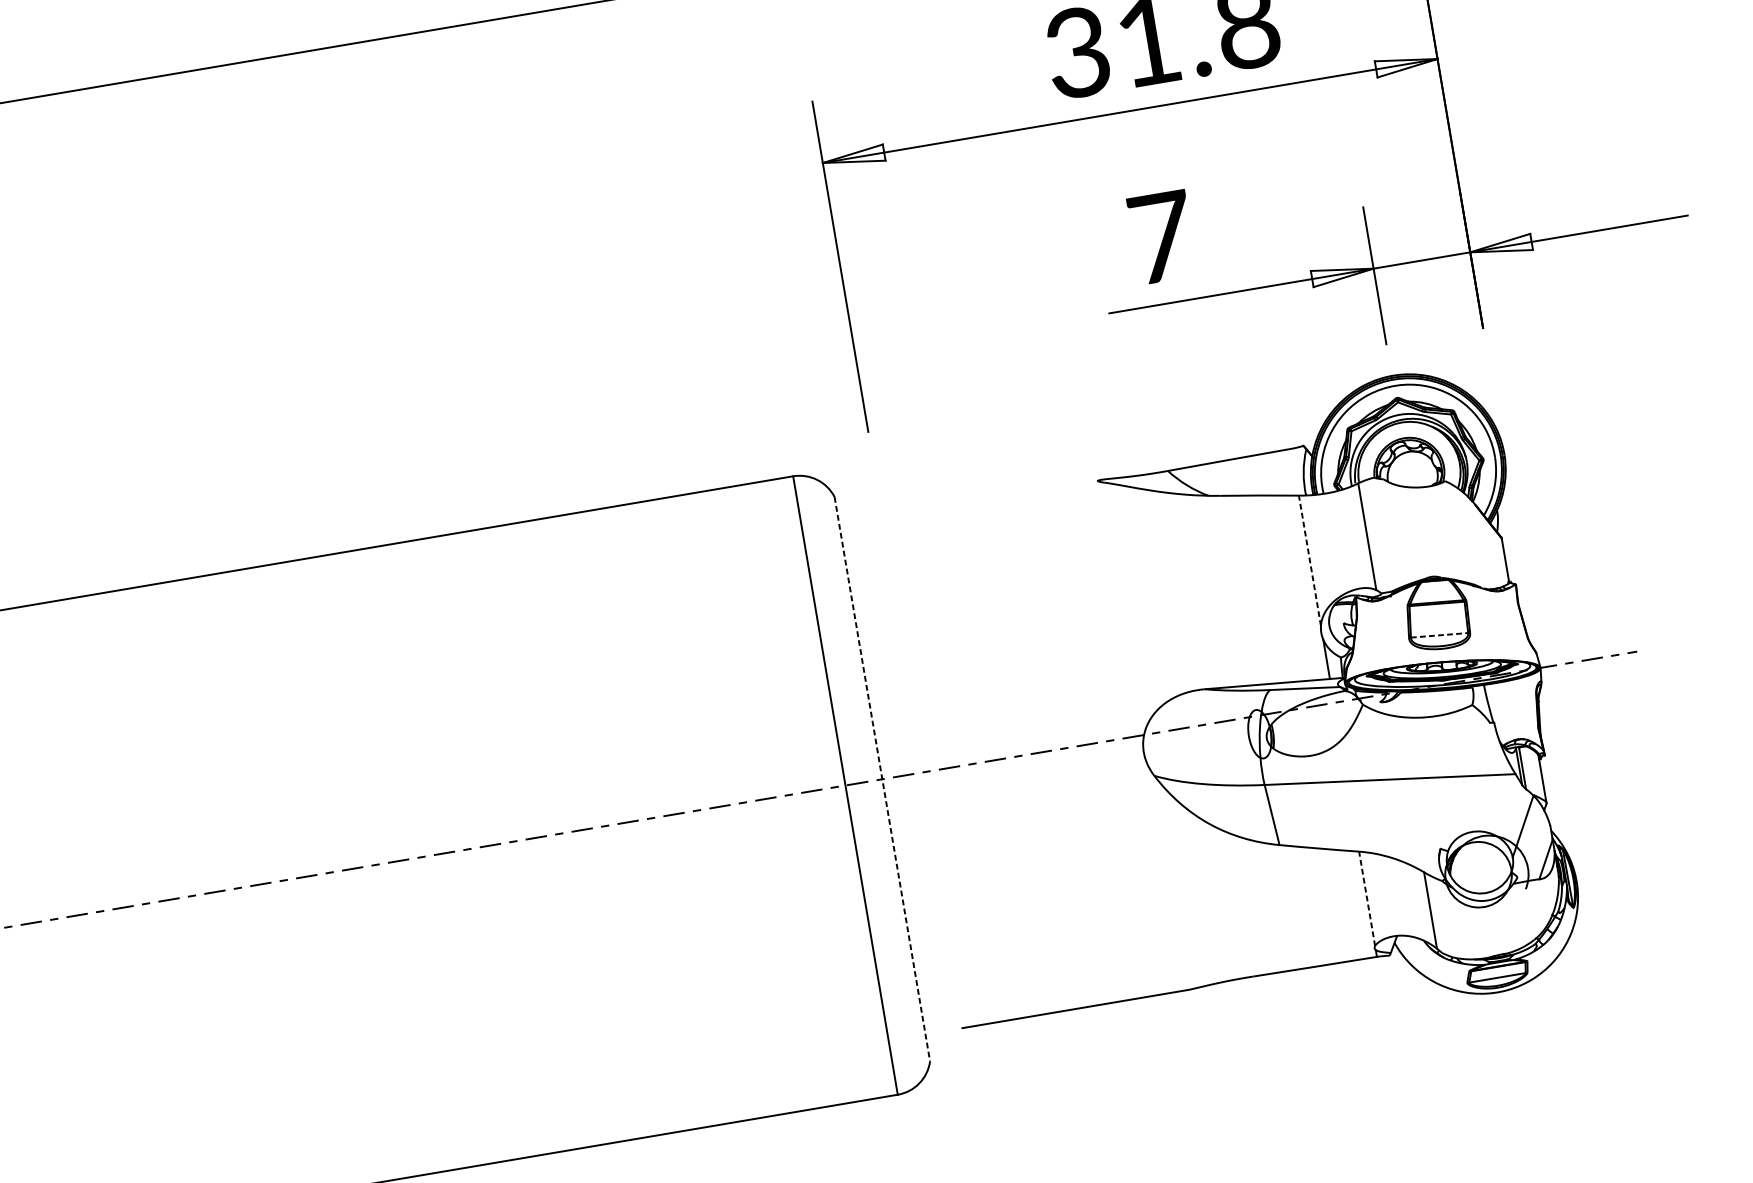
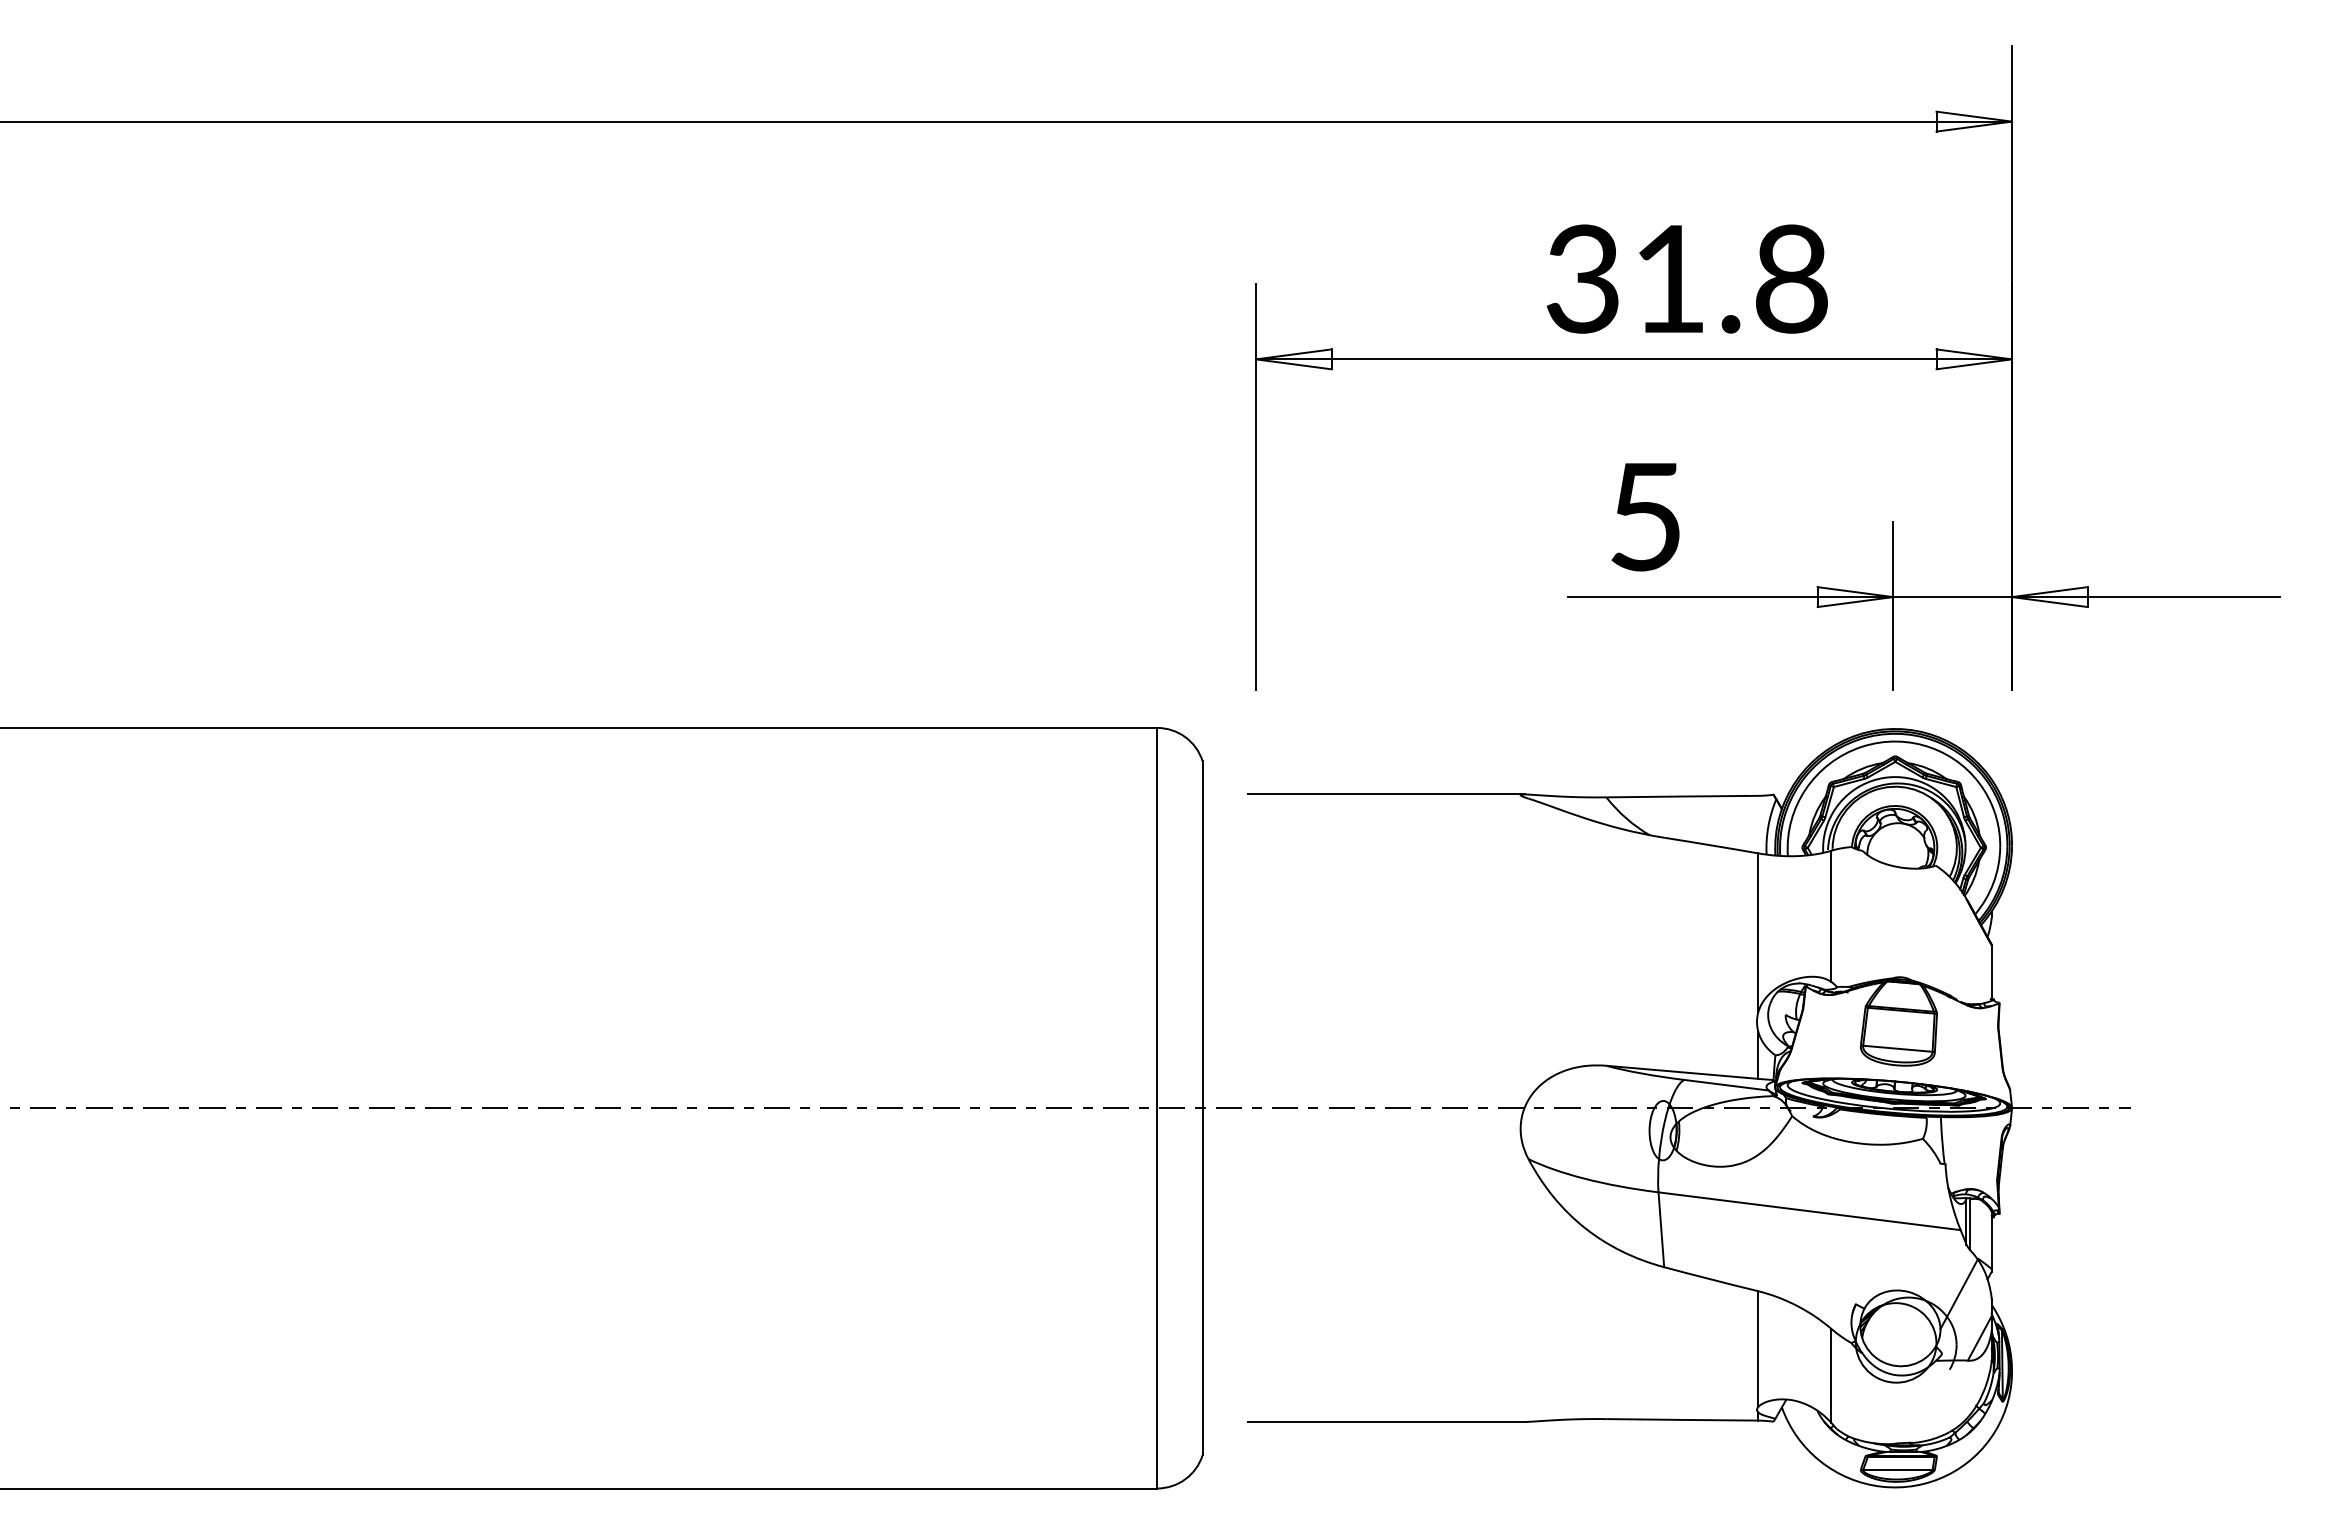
text: (1162, 237) -> (1647, 517), 7 -> 5
line: (988, 498) -> (1386, 794), added
line: (1310, 559) -> (1758, 932), dashed -> solid
line: (1439, 635) -> (1897, 1048), dashed -> solid
line: (882, 779) -> (1202, 1108), dashed -> solid
line: (1367, 898) -> (1758, 1348), dashed -> solid

